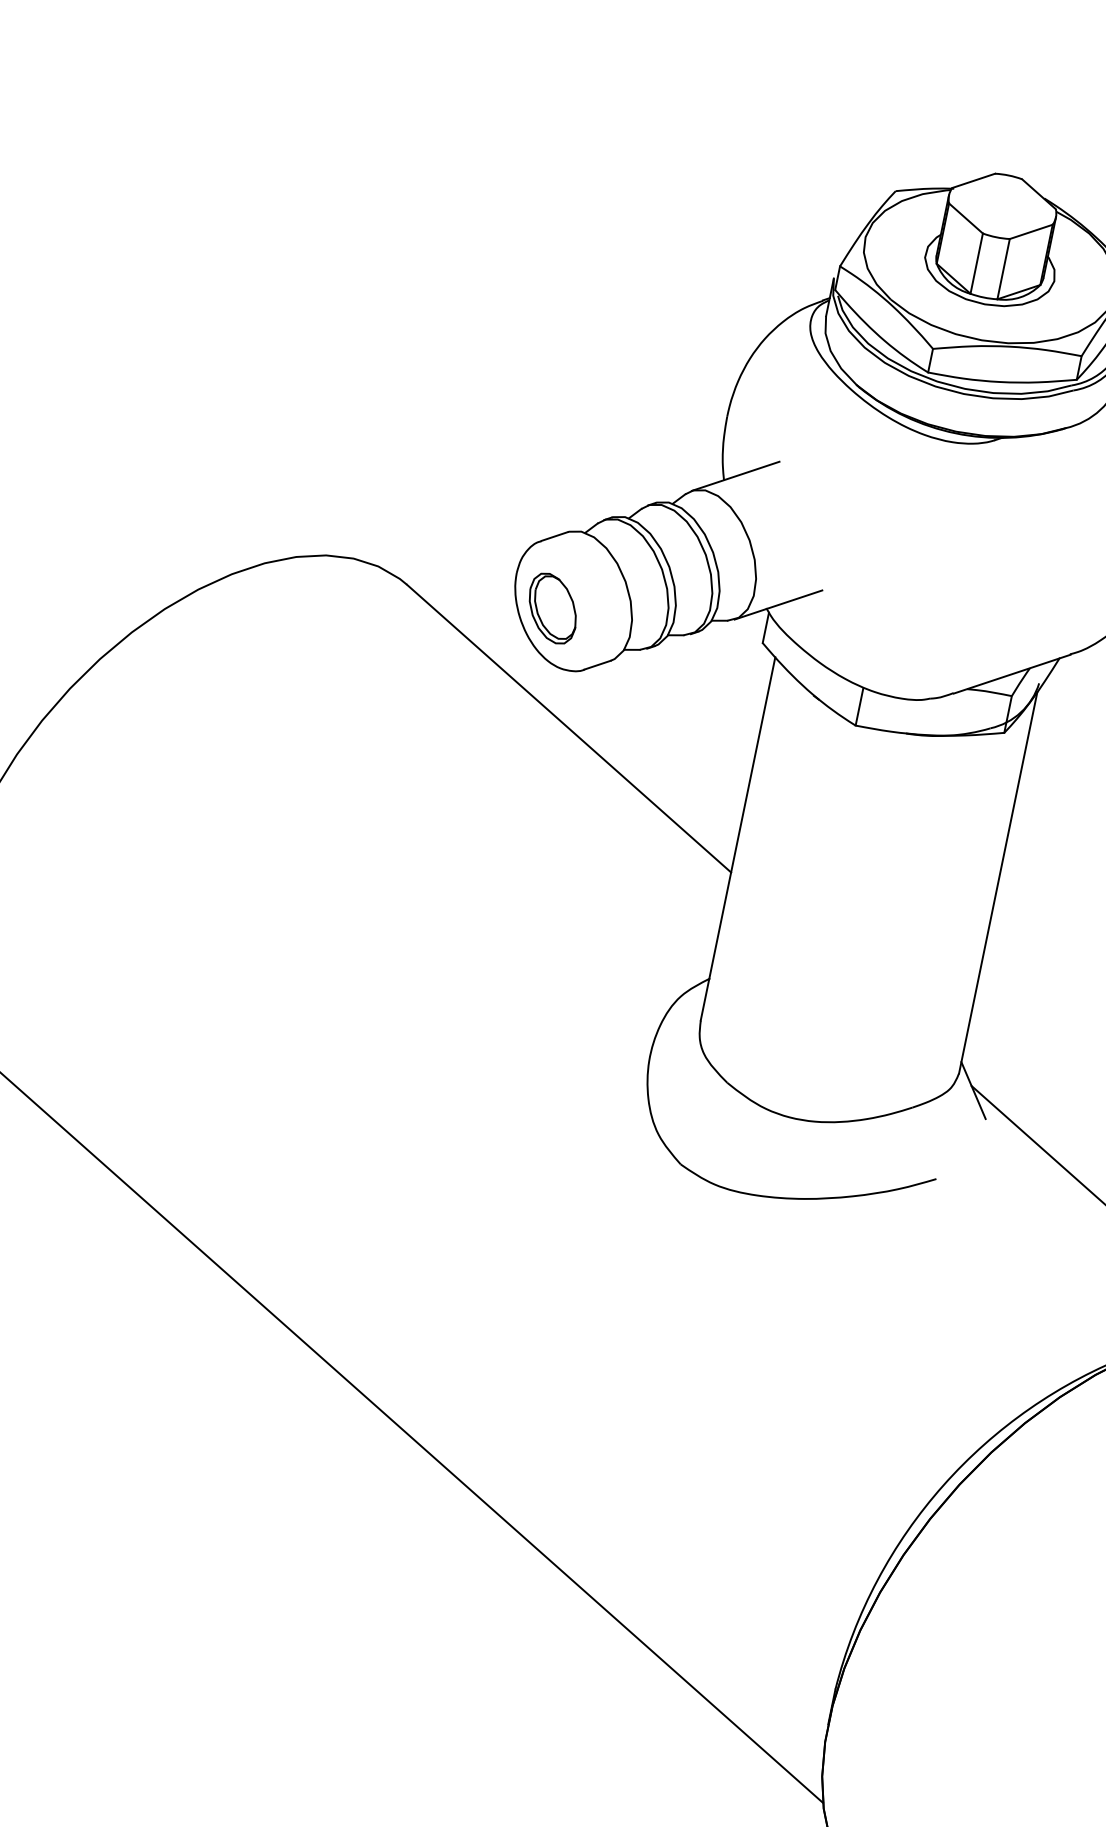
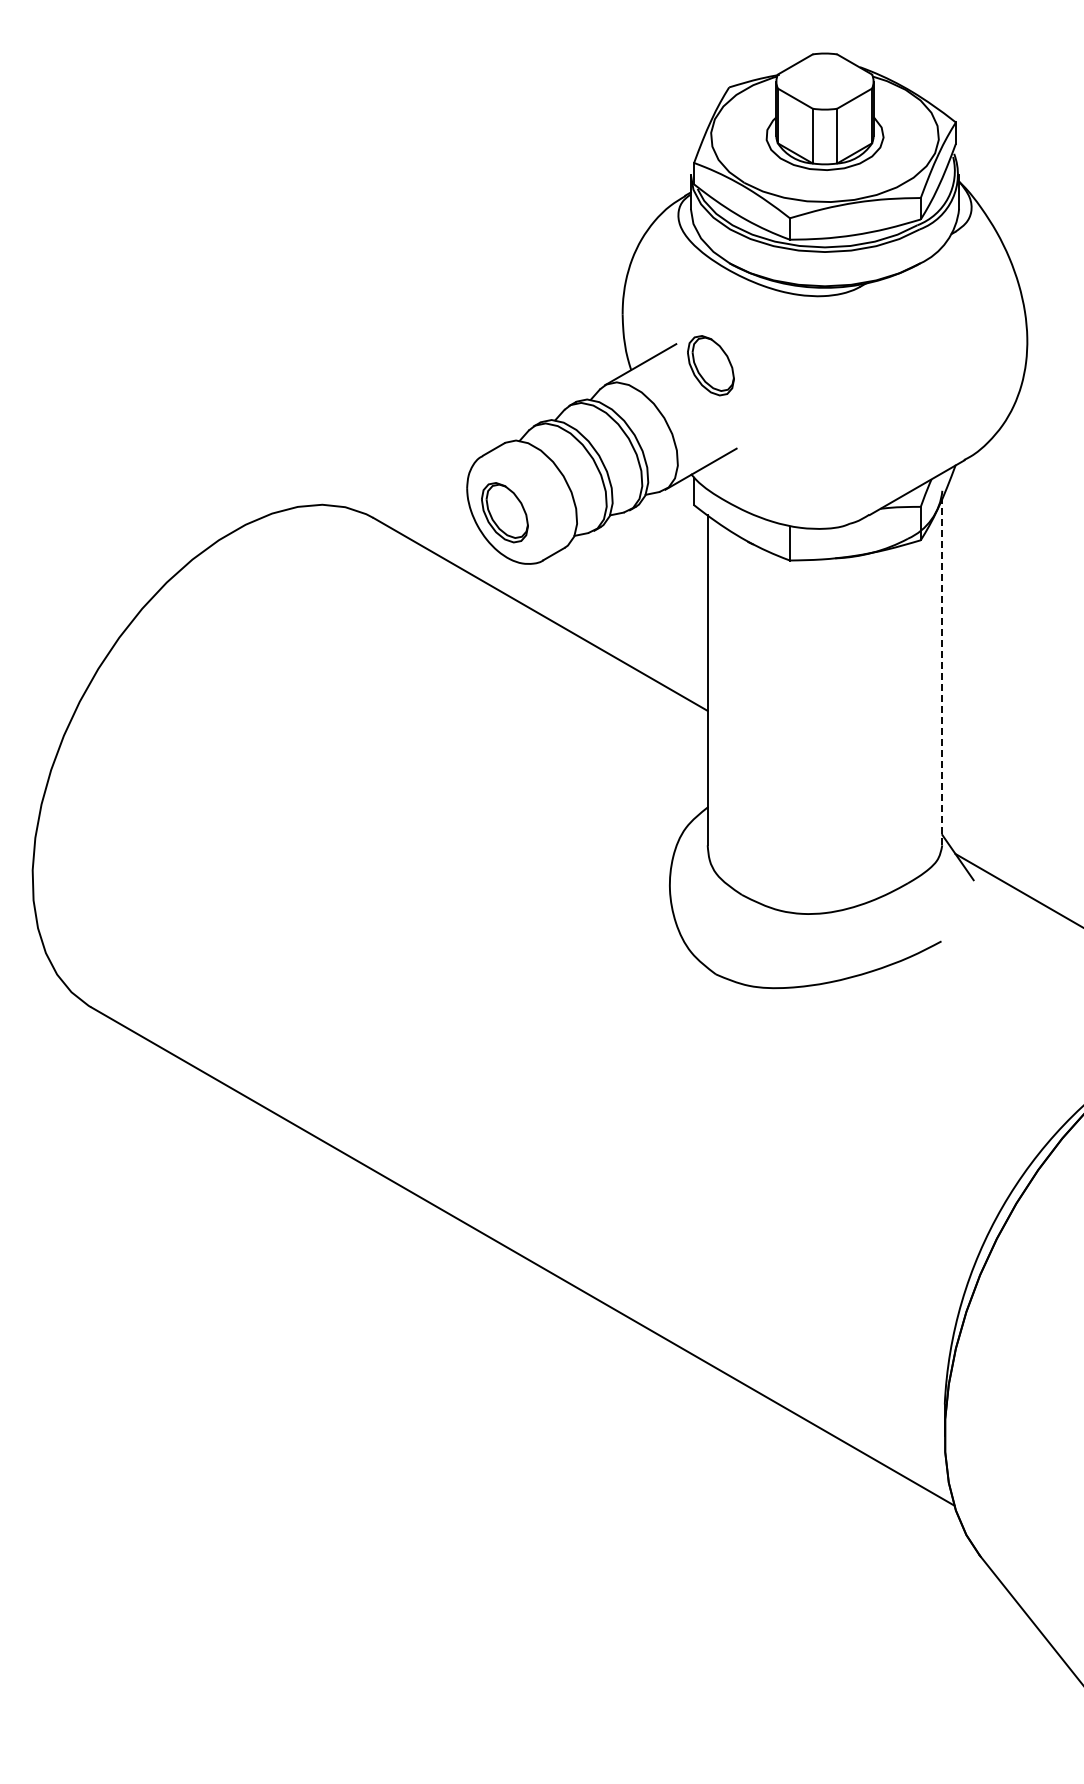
part: (812, 493) -> (710, 365), added
line: (998, 882) -> (942, 671), solid -> dashed

